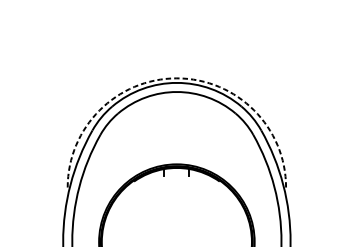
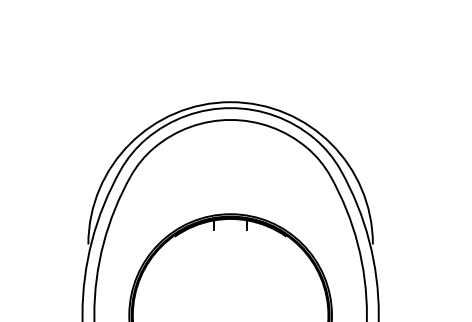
arc: (176, 78) -> (230, 102), dashed -> solid

